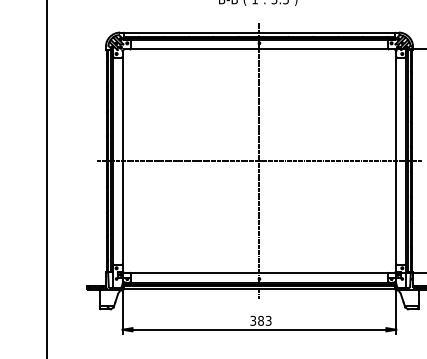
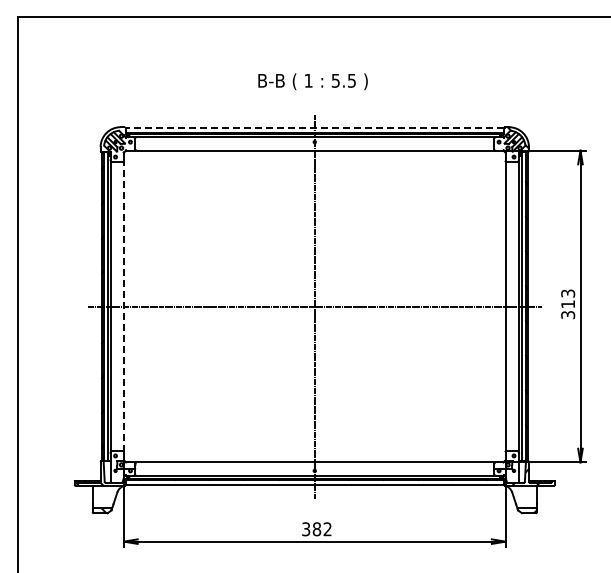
line: (259, 33) -> (314, 128), solid -> dashed
line: (123, 161) -> (124, 306), solid -> dashed
text: (268, 321) -> (327, 529), 383 -> 382

